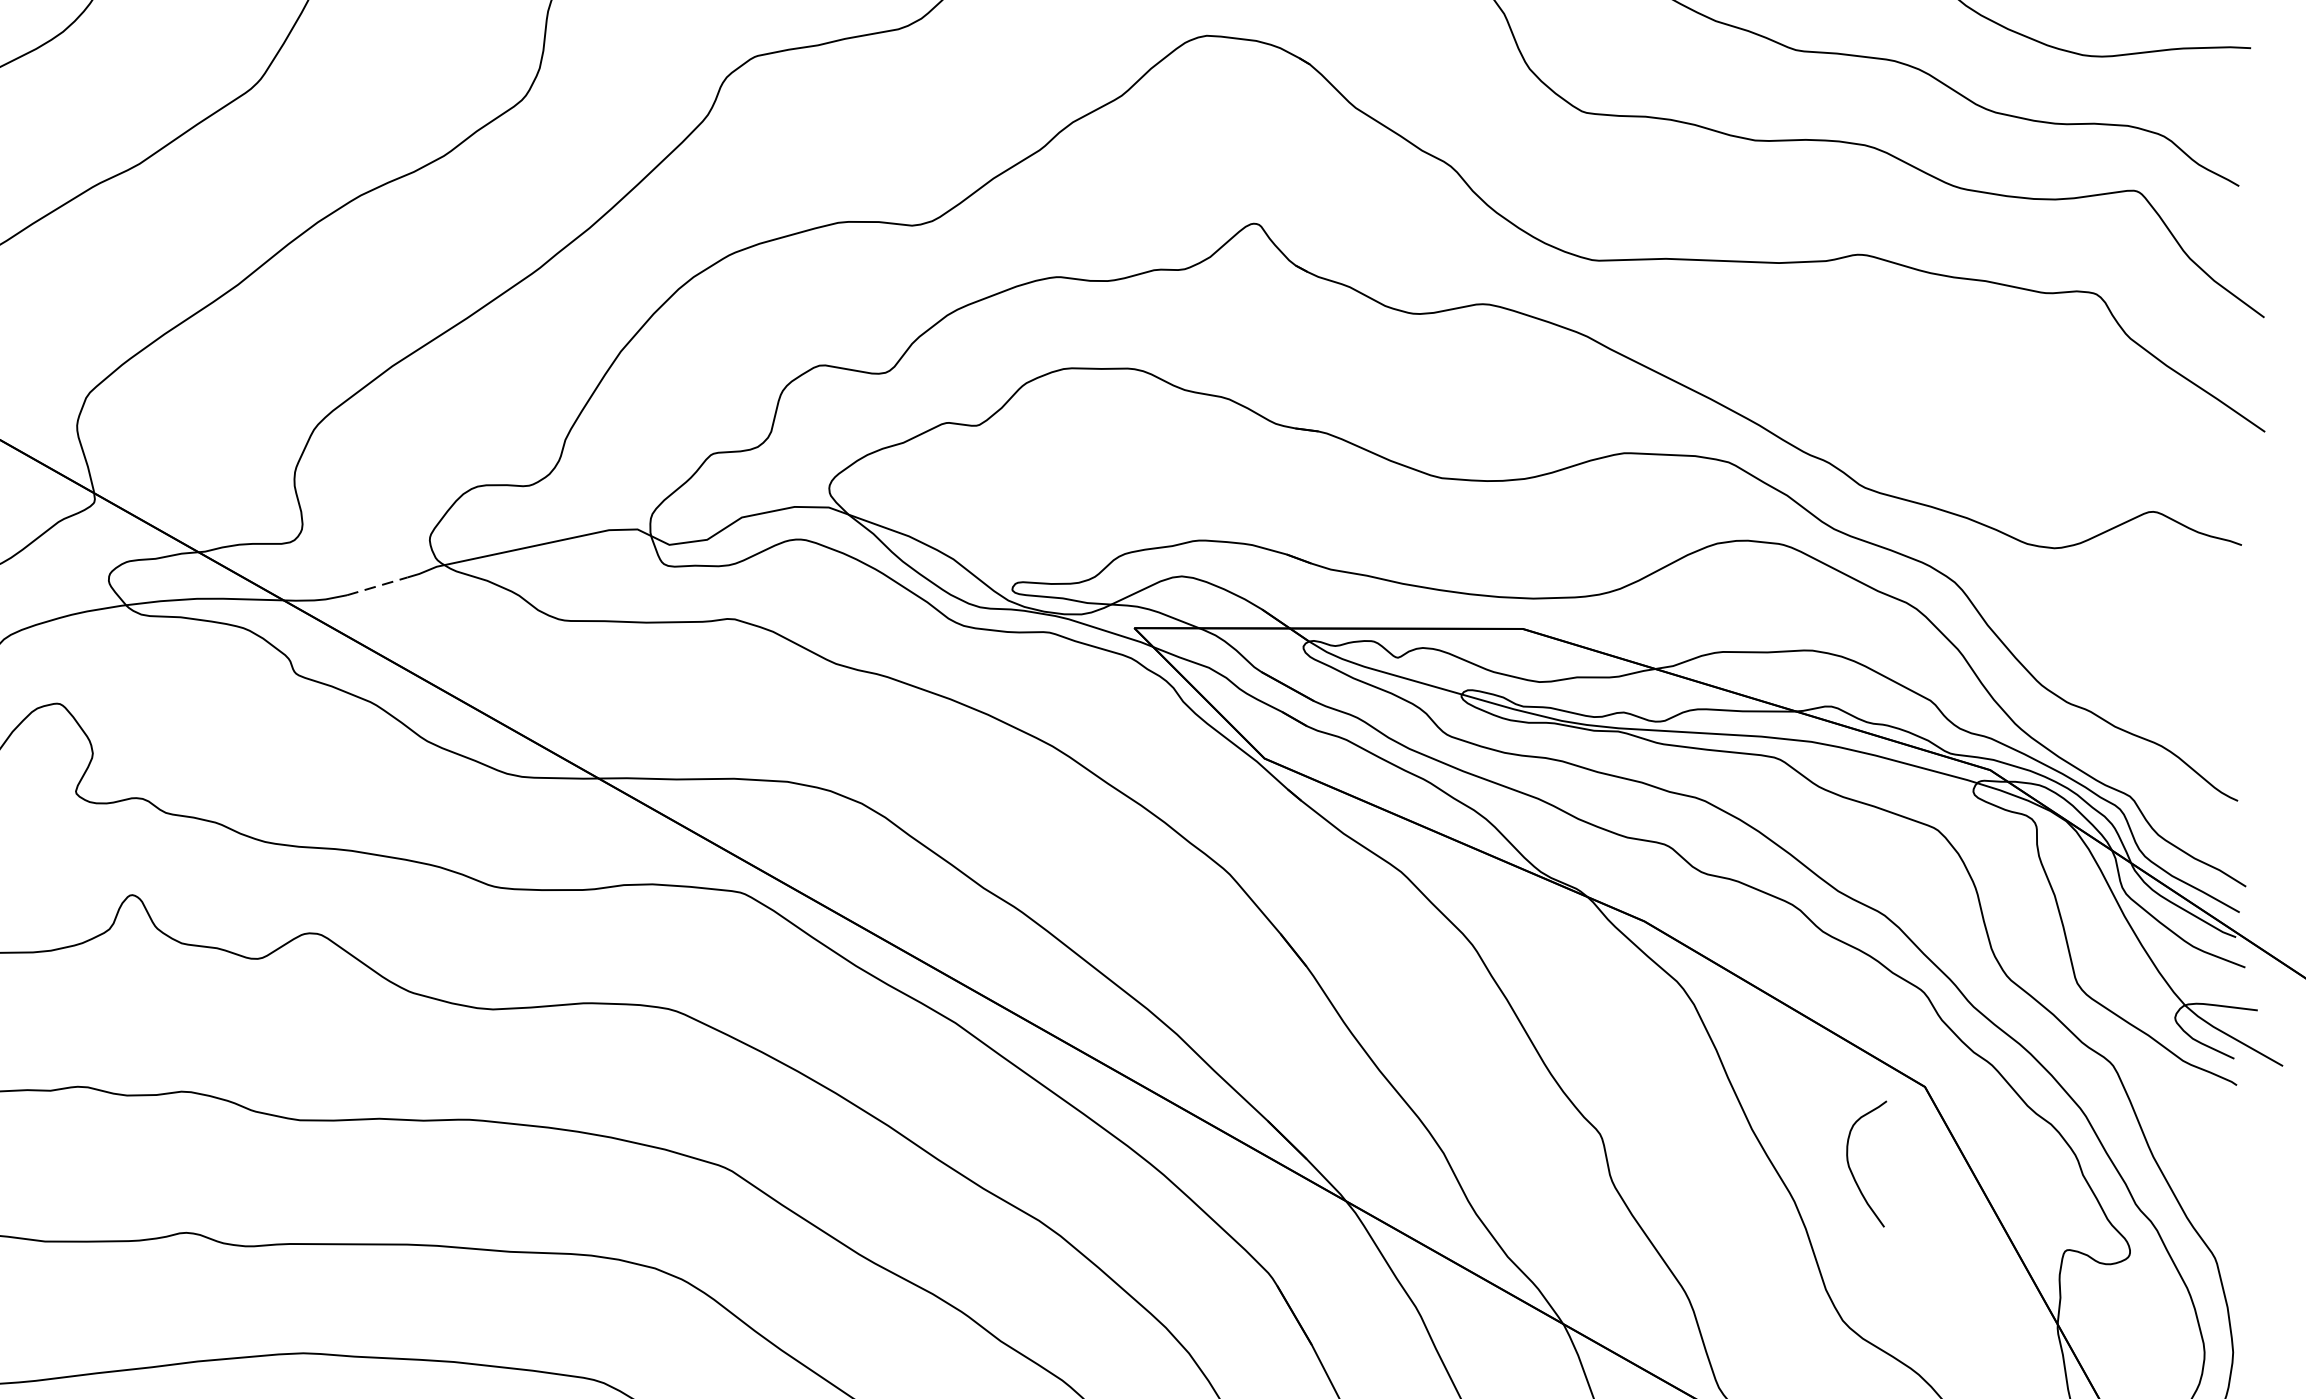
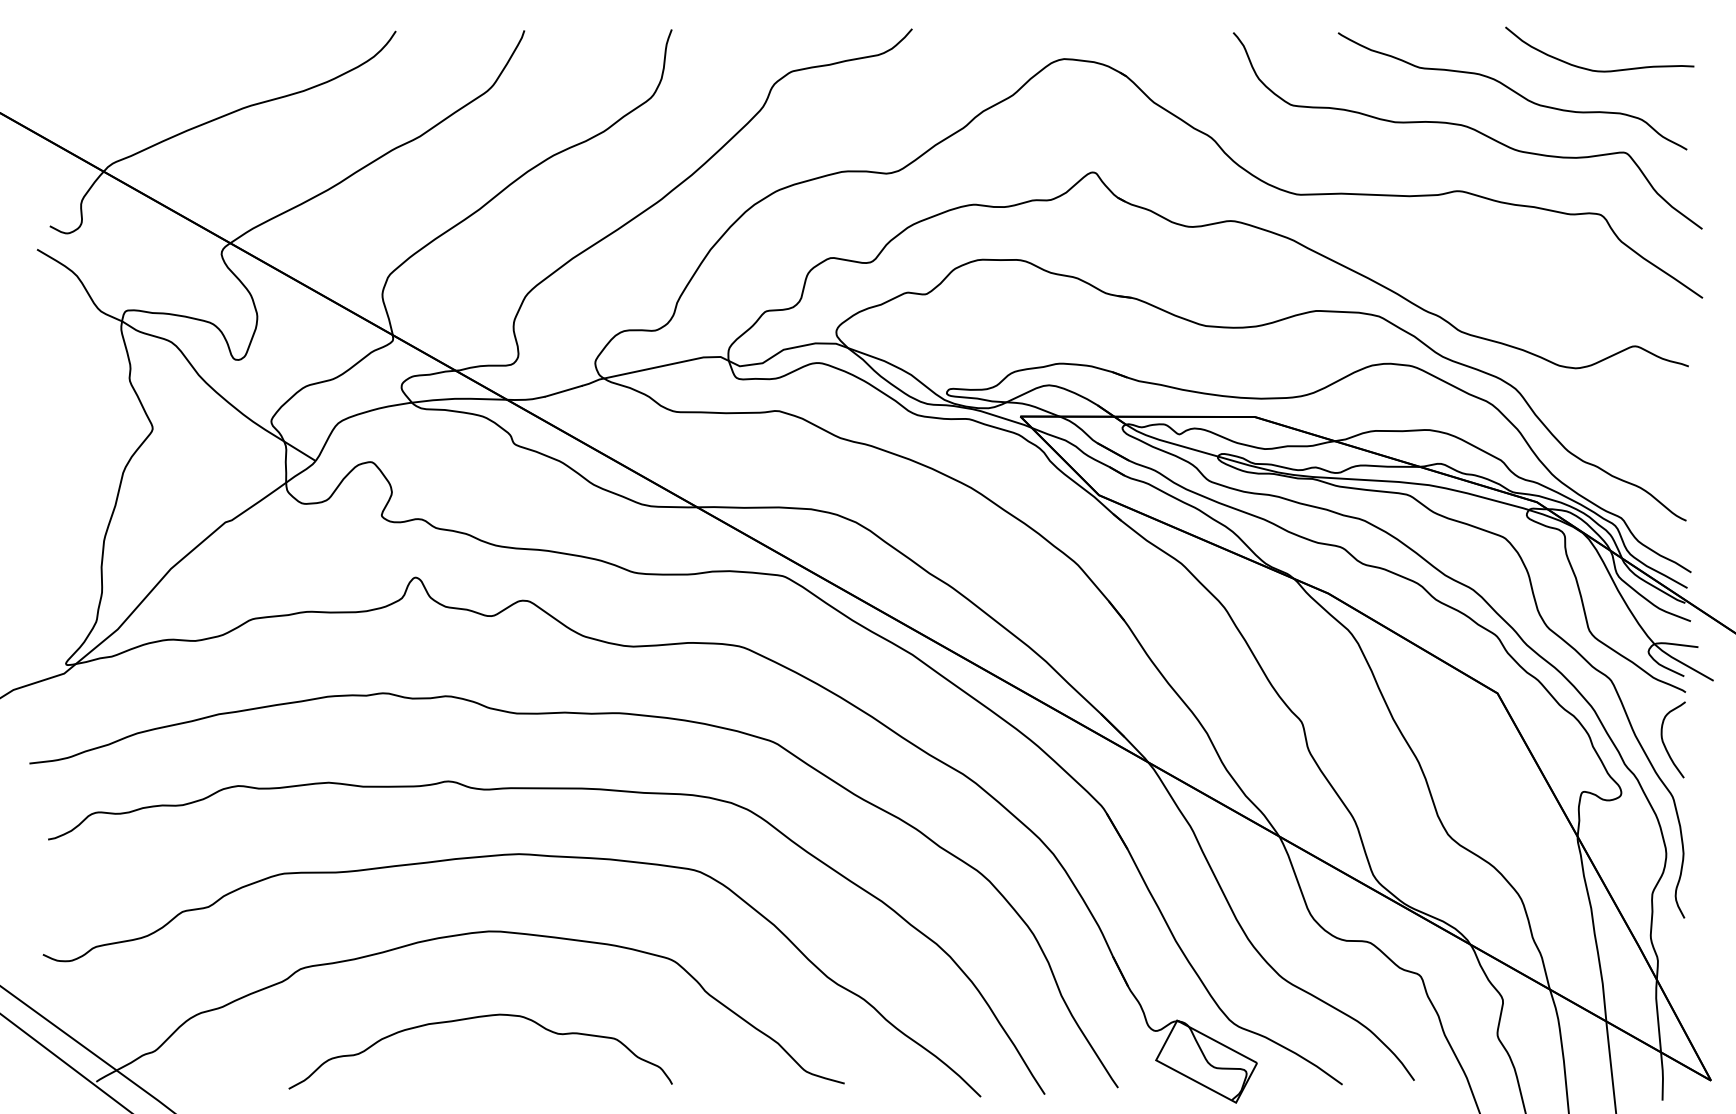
line: (377, 586) -> (563, 391), dashed -> solid
curve: (1851, 1168) -> (1664, 742), moved

